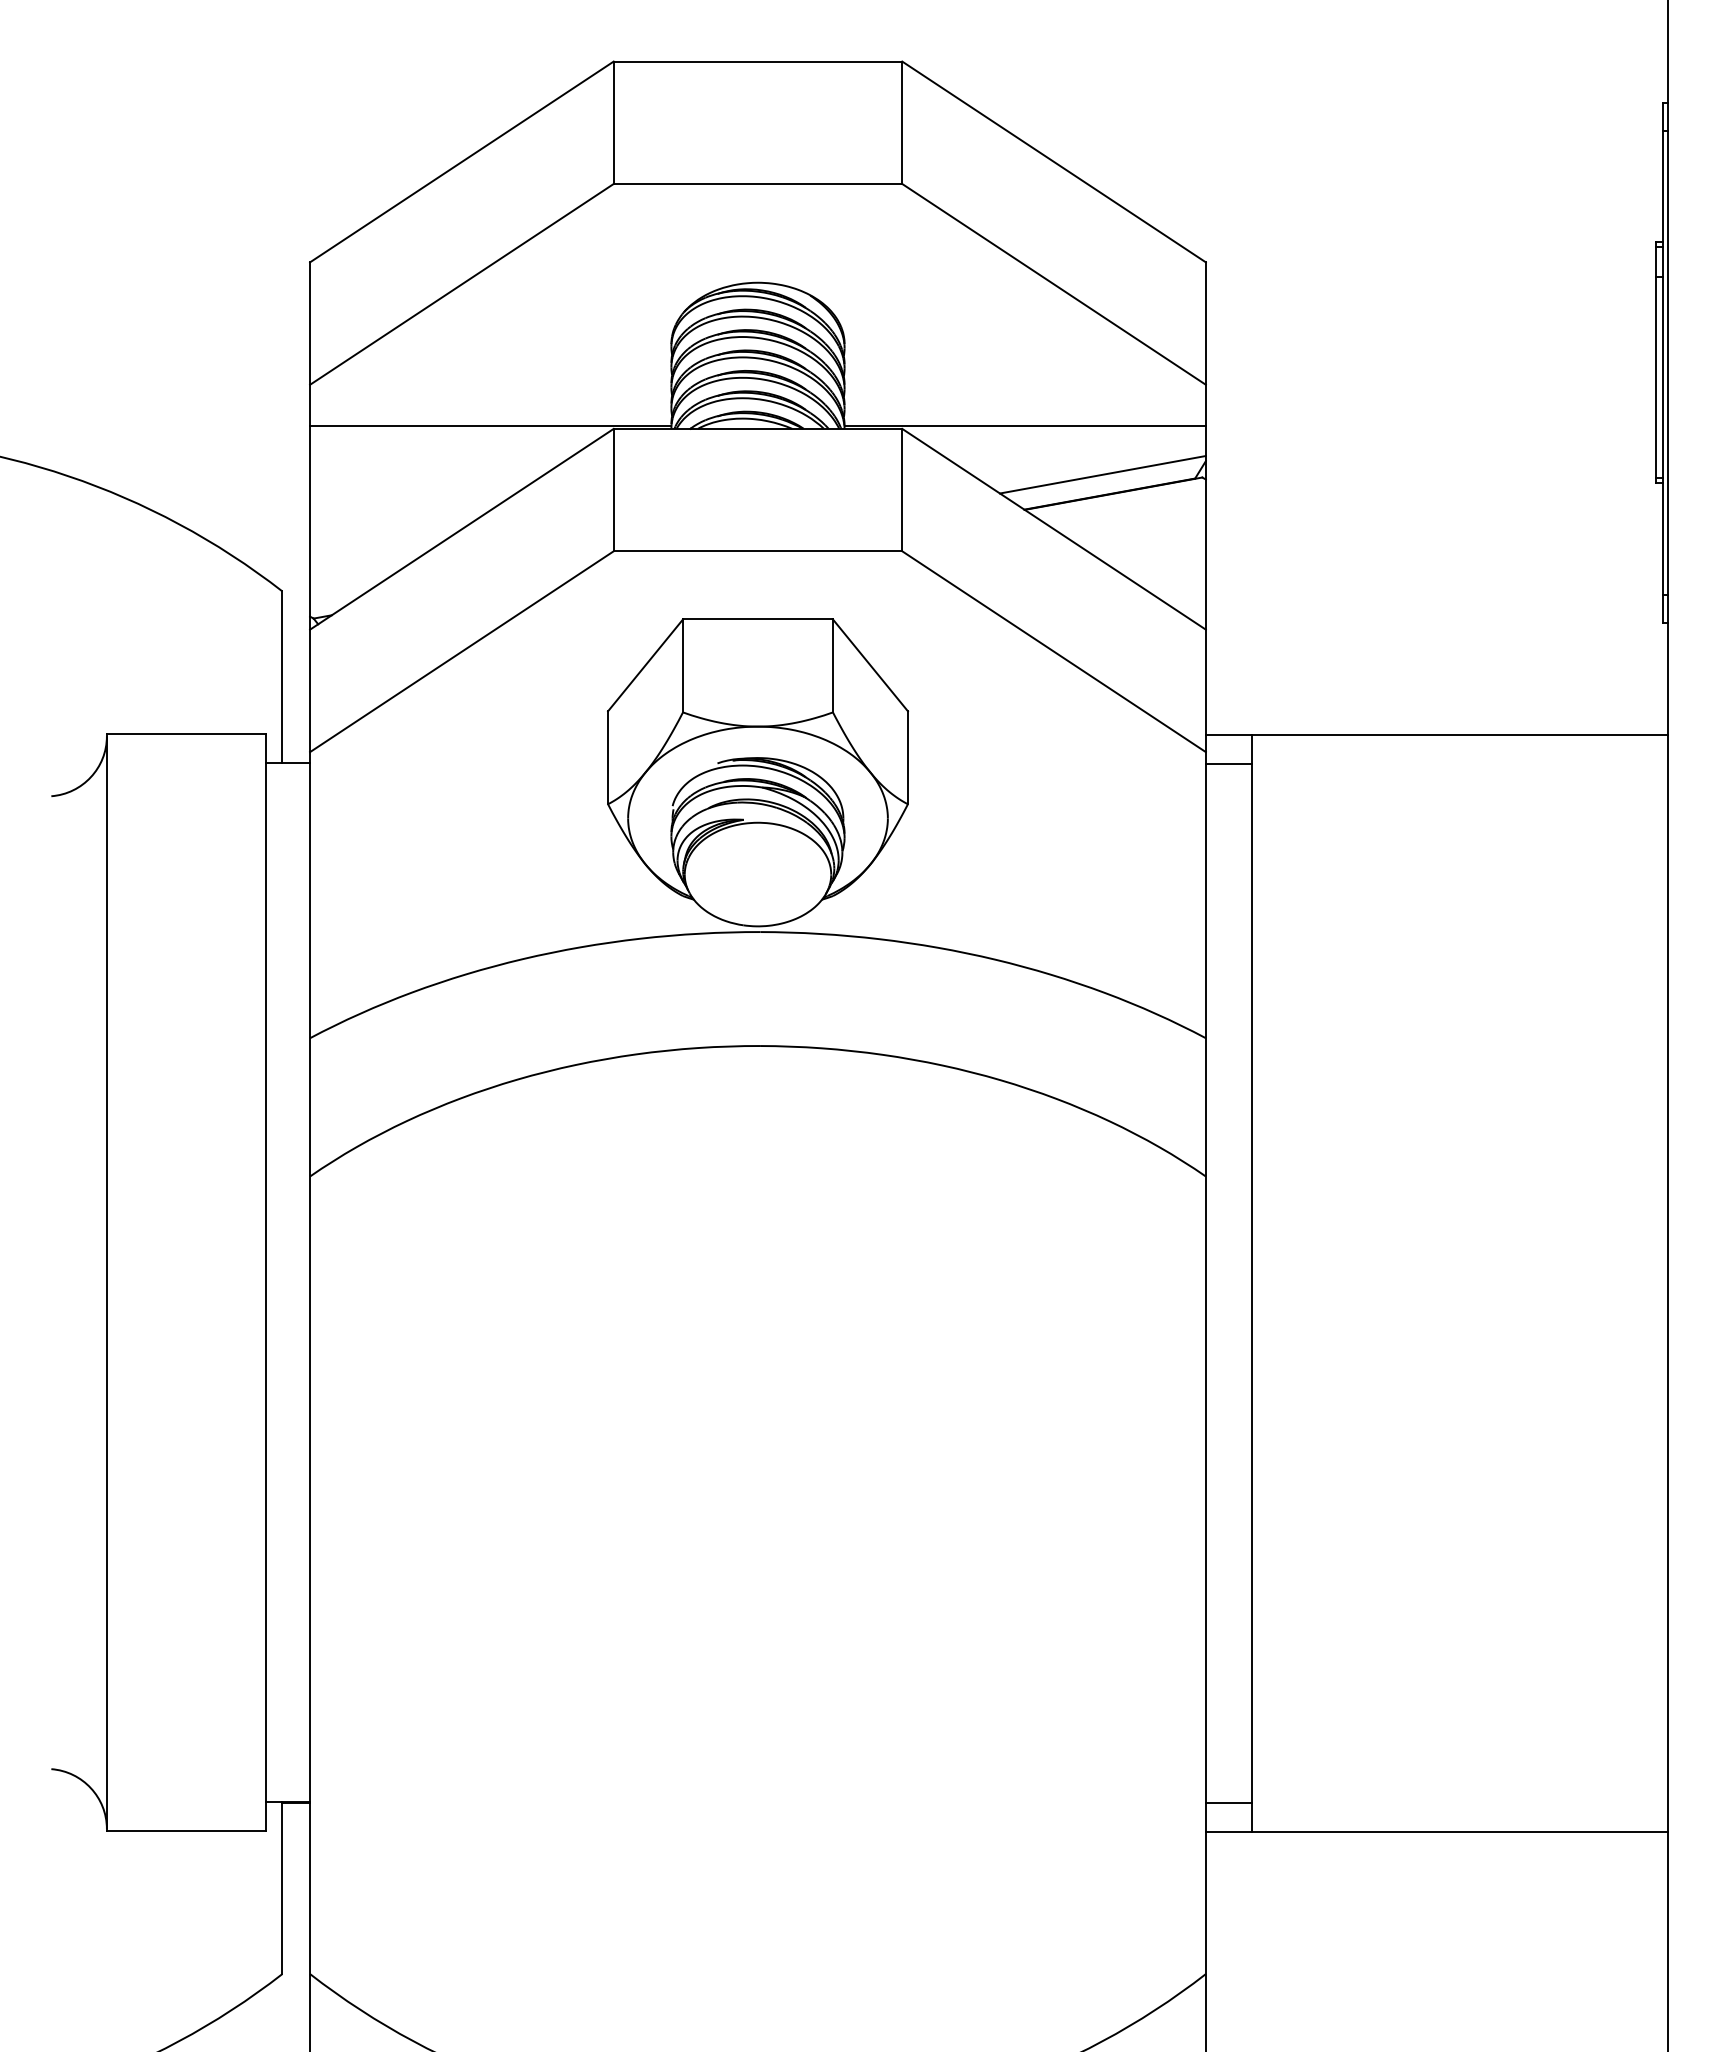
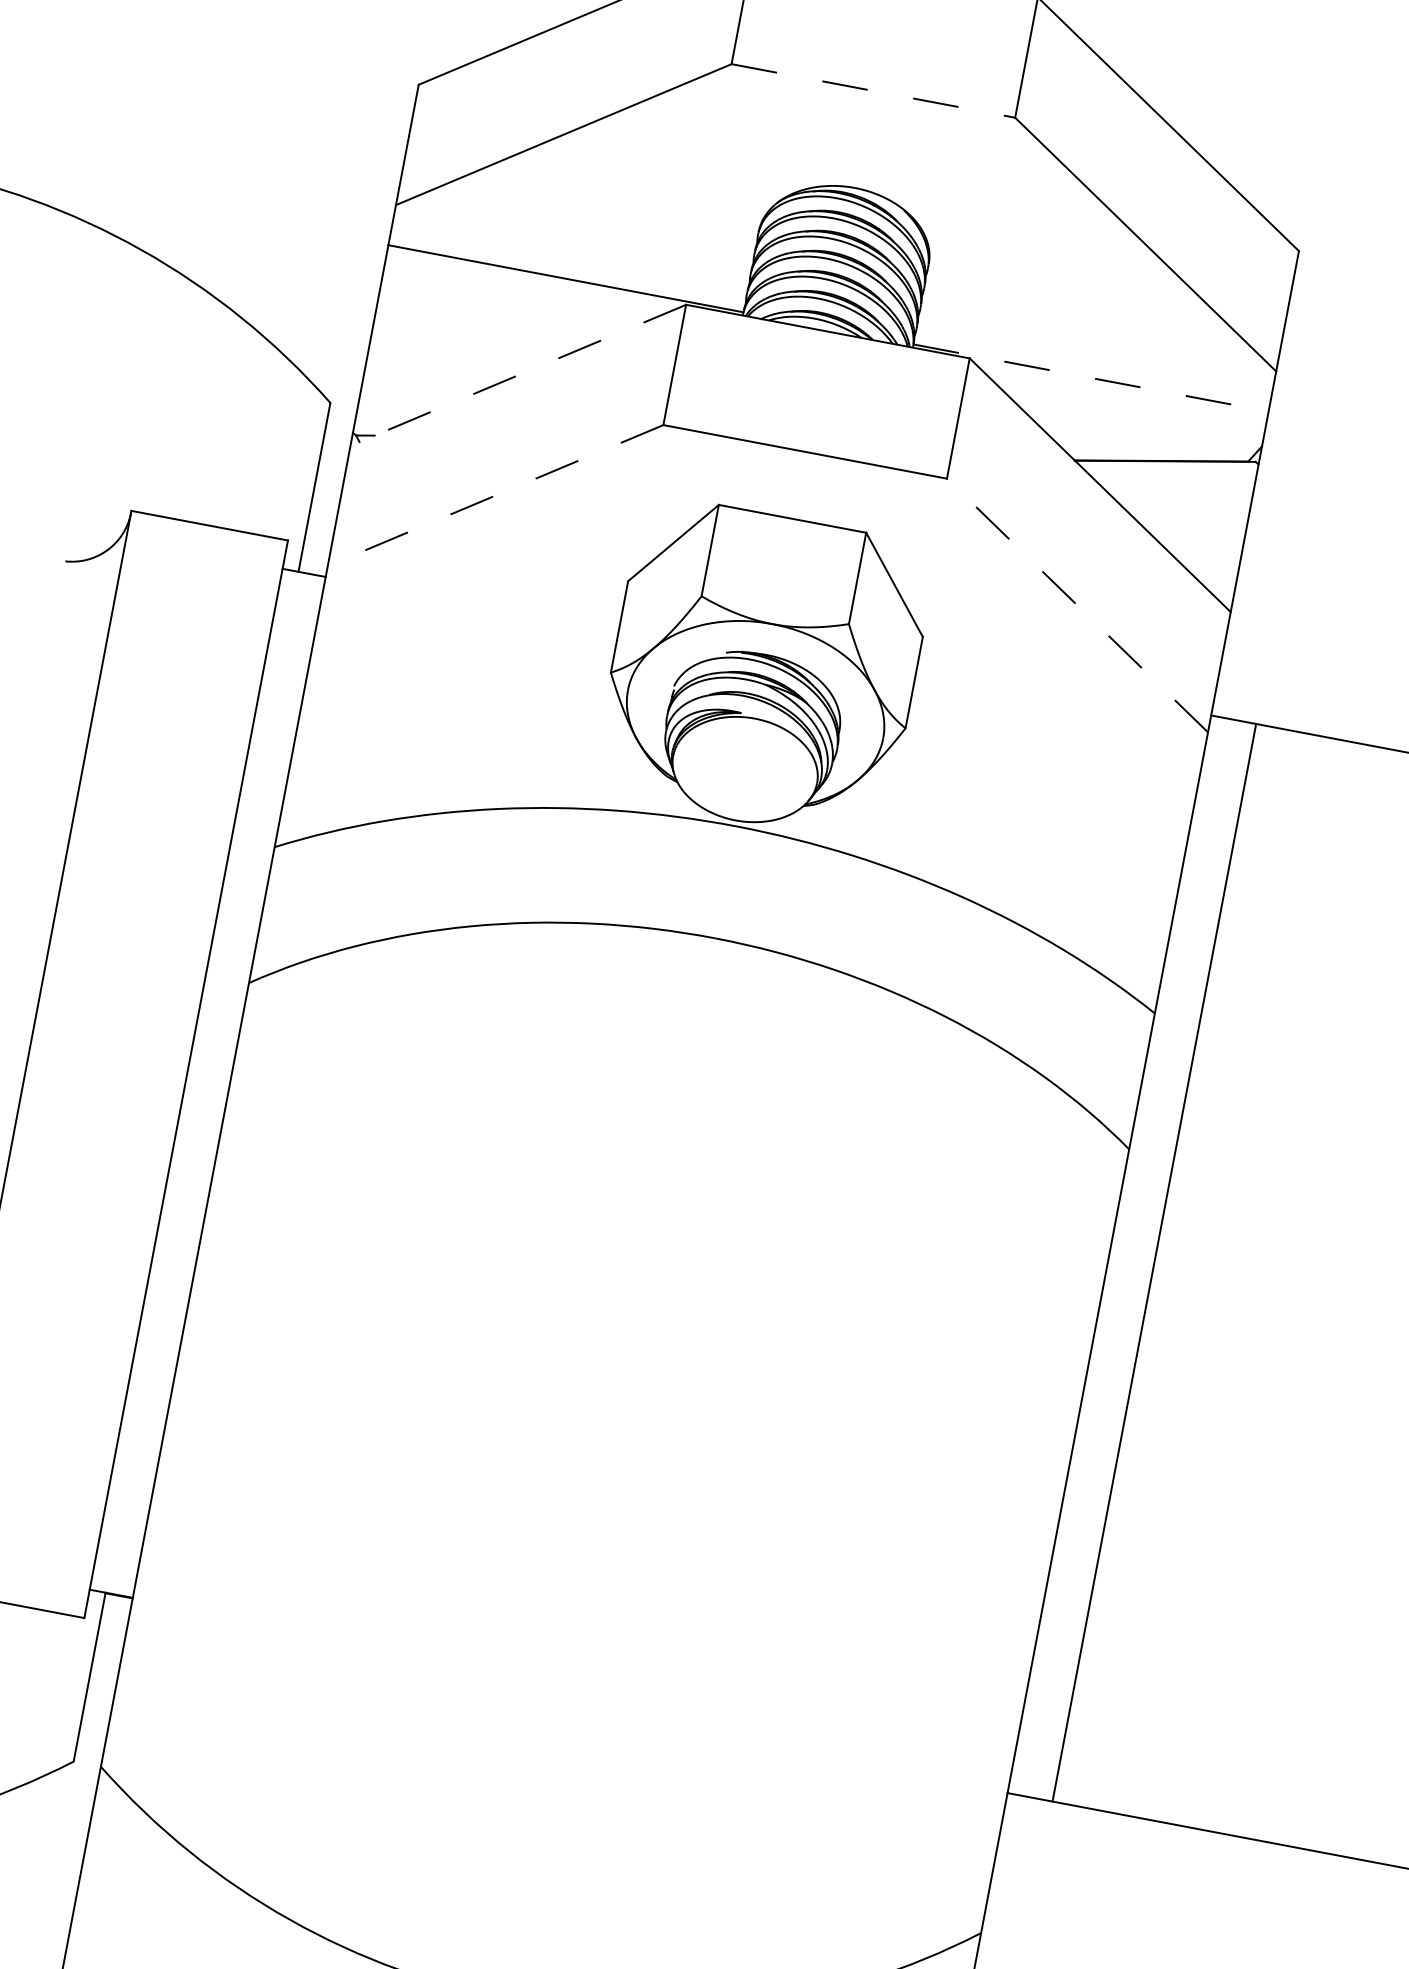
line: (758, 183) -> (873, 90), solid -> dashed
line: (1025, 425) -> (1091, 377), solid -> dashed
line: (1102, 474) -> (1157, 440), removed
line: (461, 529) -> (517, 375), solid -> dashed
line: (1053, 651) -> (1076, 605), solid -> dashed
line: (461, 652) -> (495, 496), solid -> dashed
line: (1228, 763) -> (1228, 747), removed
line: (1228, 1802) -> (1035, 1768), removed

